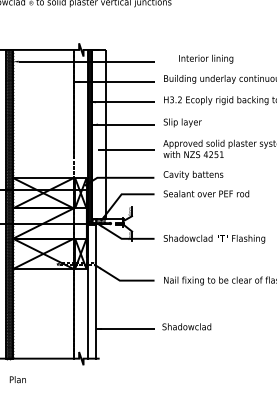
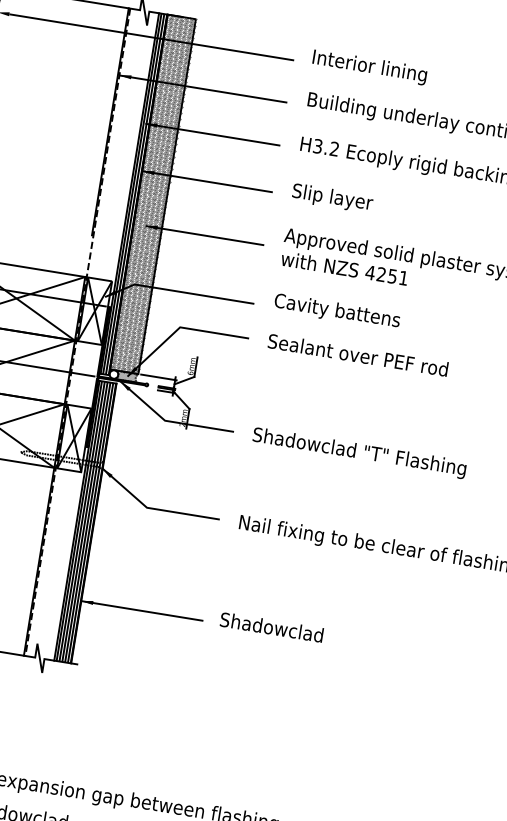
text: (206, 58) -> (370, 65), moved
hatch: (98, 134) -> (151, 194), added
hatch: (92, 291) -> (86, 521), added

